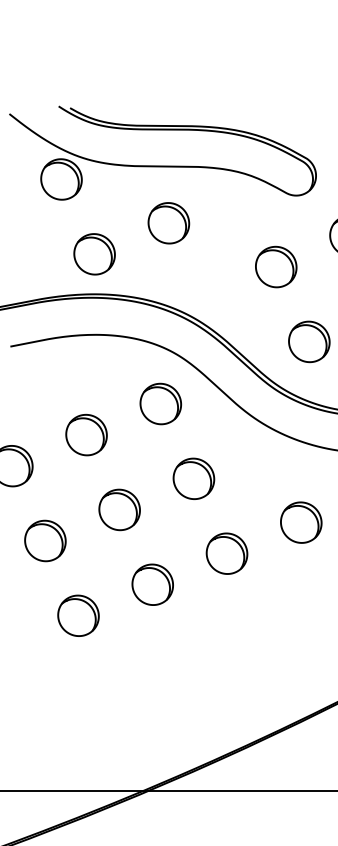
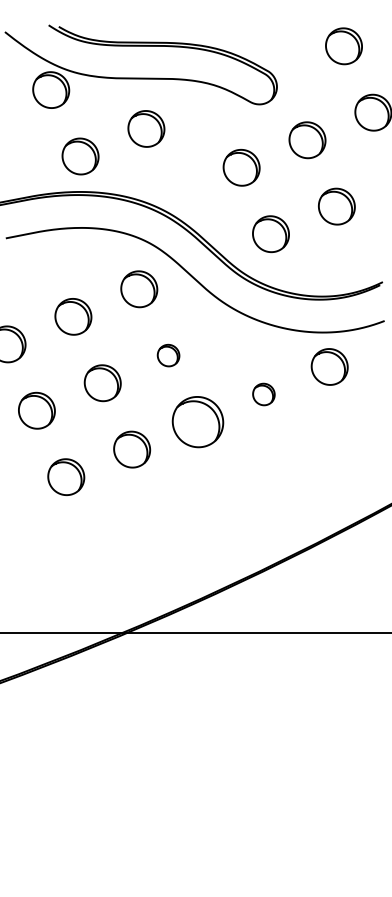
part: (193, 478) -> (168, 355), size x0.6
part: (300, 522) -> (263, 394), size x0.6
part: (226, 553) -> (197, 421), size x1.4

